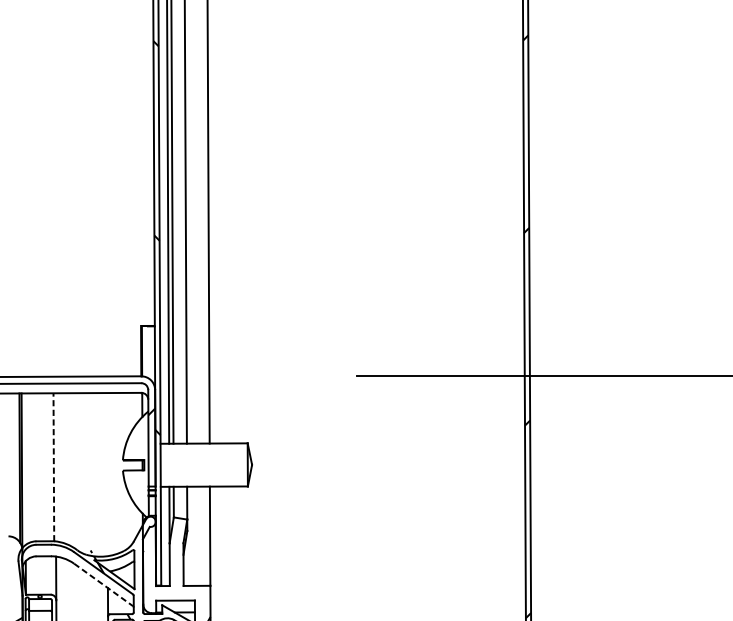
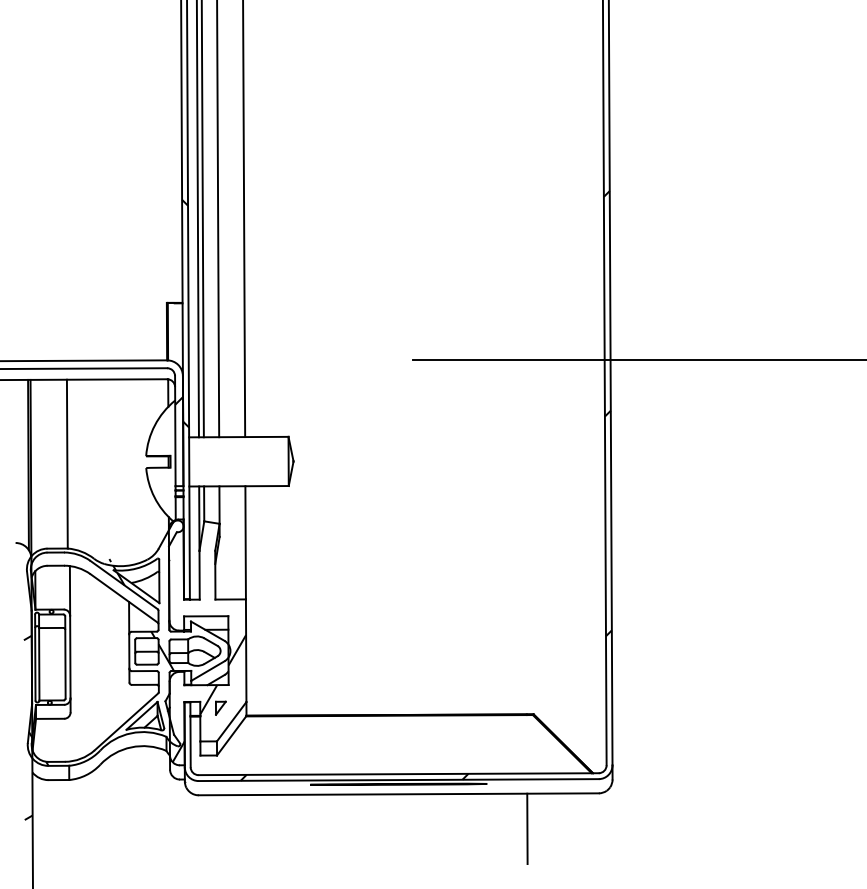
line: (53, 466) -> (67, 463), dashed -> solid
line: (103, 585) -> (124, 598), dashed -> solid

